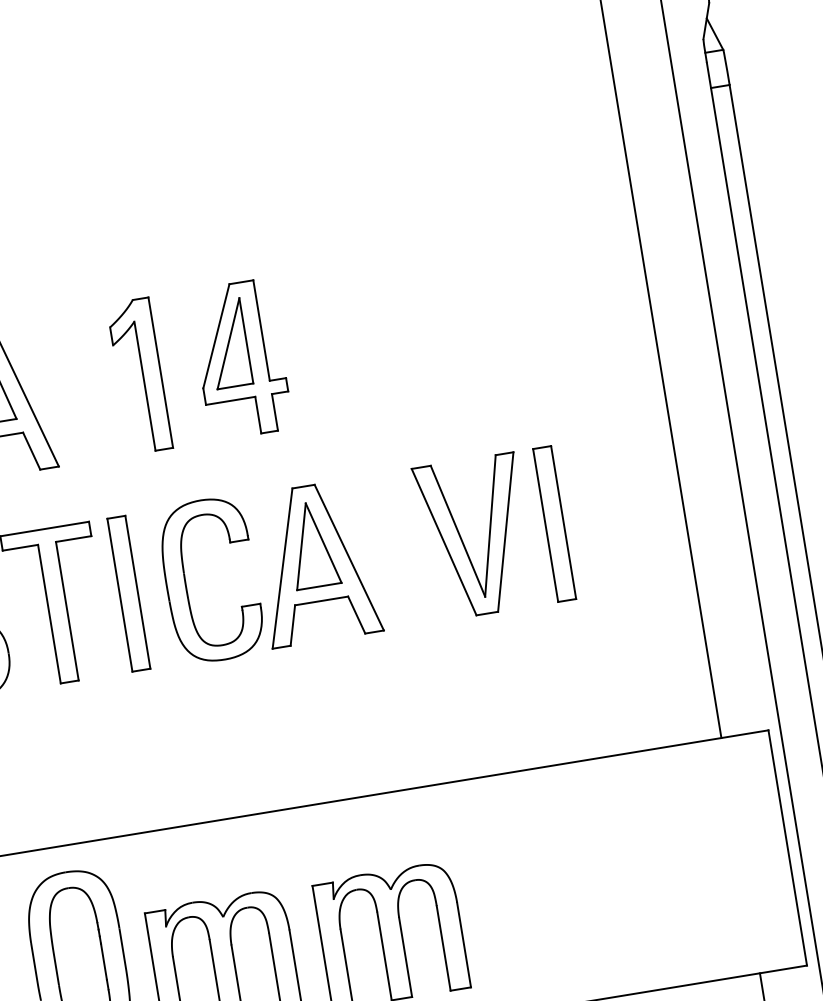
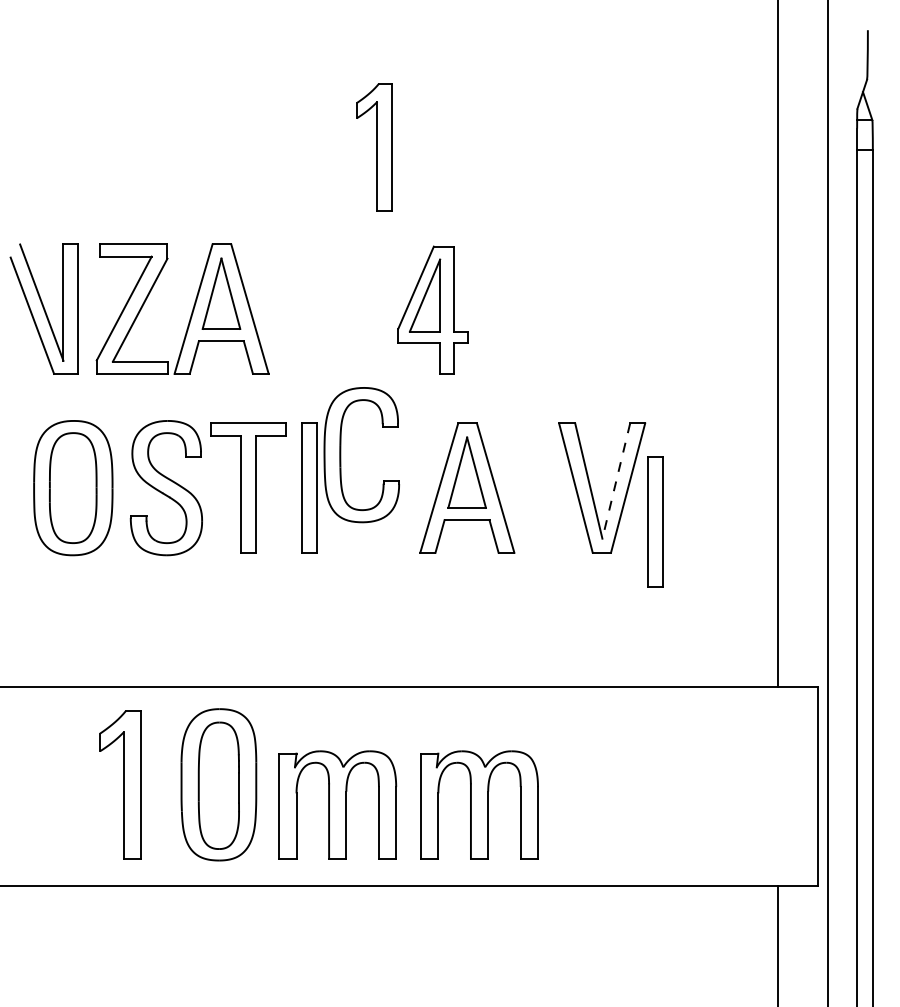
part: (139, 376) -> (374, 147), moved
part: (554, 523) -> (655, 521), moved
line: (490, 526) -> (616, 481), solid -> dashed
part: (187, 584) -> (341, 455), moved

